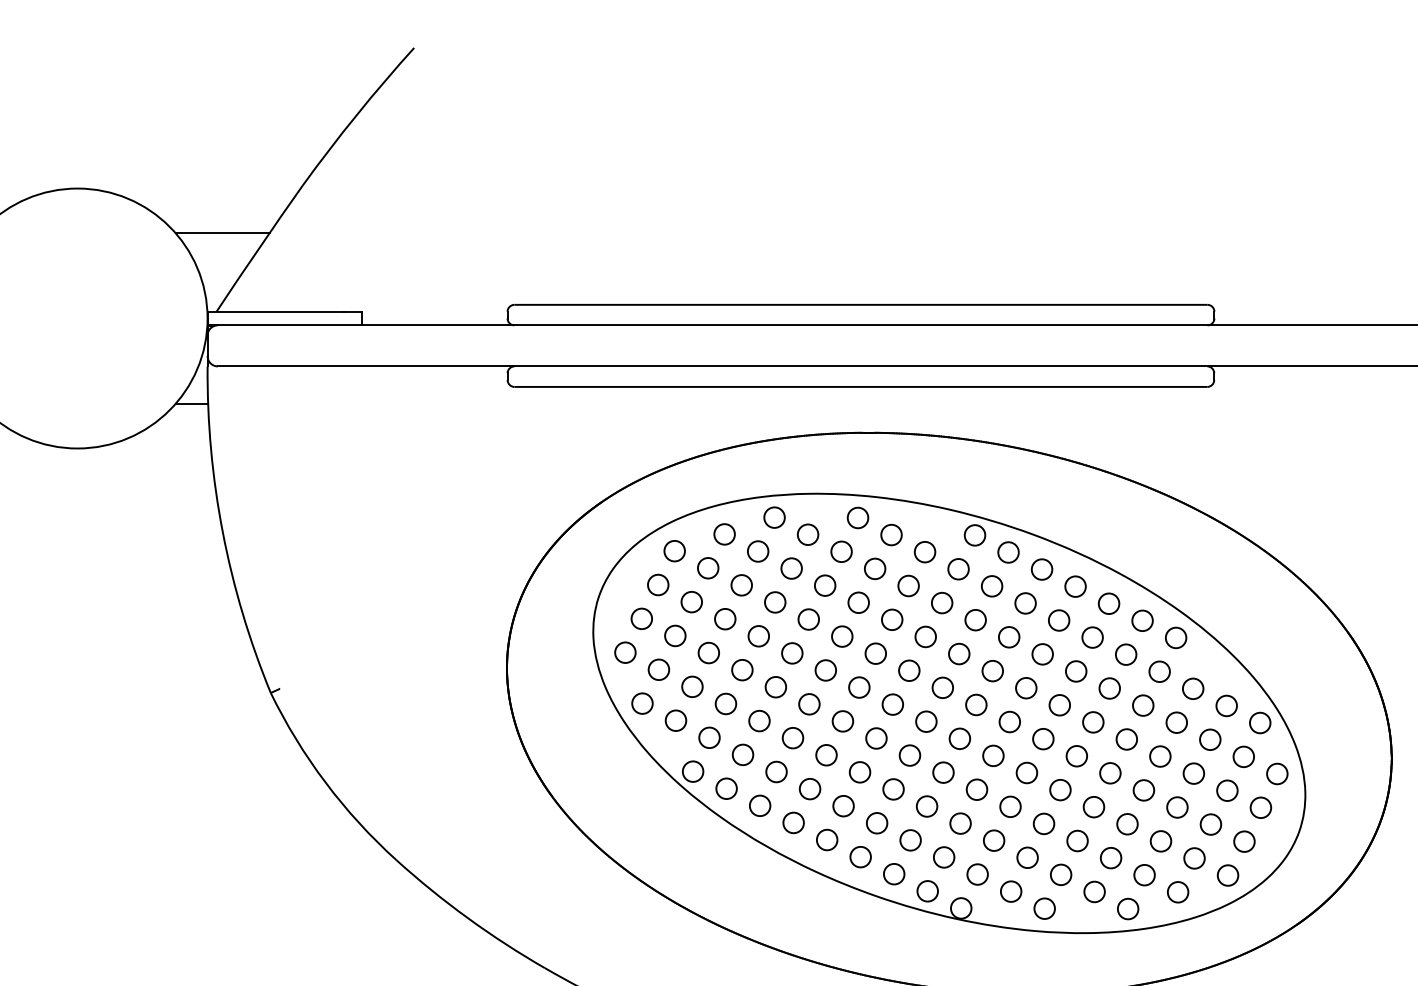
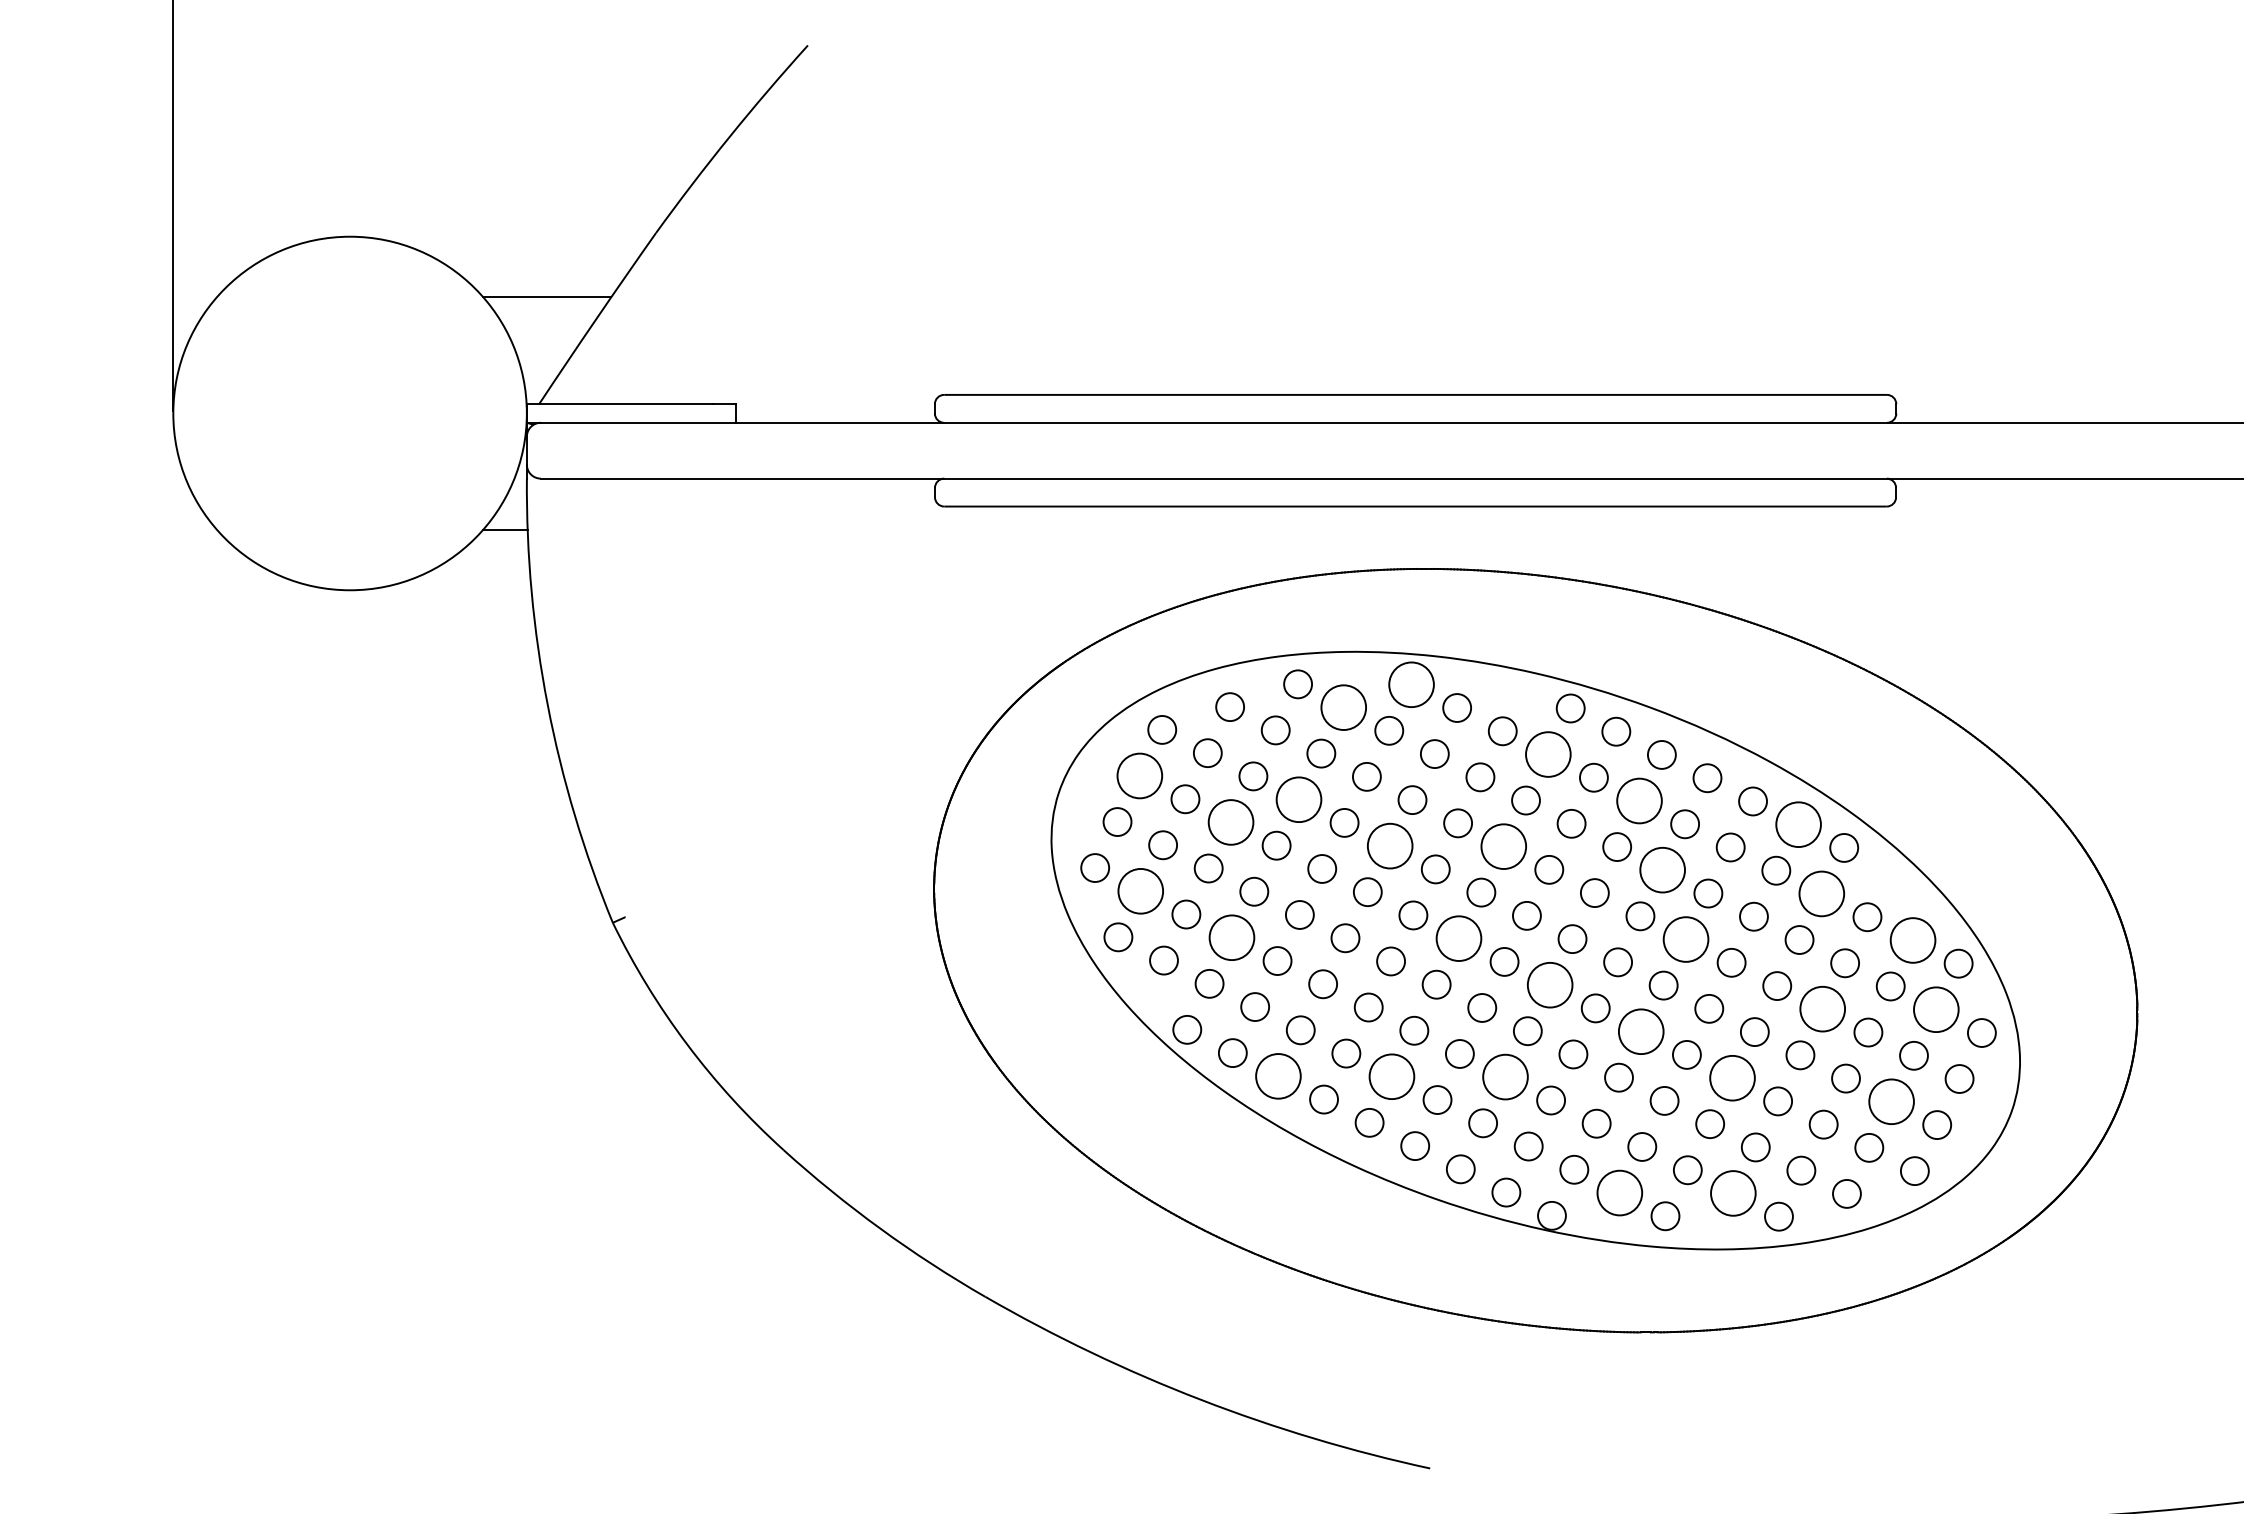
circle: (857, 517) -> (1411, 684), size x1.6
circle: (807, 534) -> (1343, 707), size x1.6
circle: (958, 569) -> (1548, 754), size x1.6
circle: (657, 584) -> (1139, 775), size x1.6
circle: (774, 602) -> (1298, 799), size x1.6
circle: (1025, 603) -> (1639, 800), size x1.6
circle: (724, 619) -> (1230, 822), size x1.6
circle: (1142, 620) -> (1798, 824), size x1.6
circle: (842, 636) -> (1390, 846), size x1.6
circle: (925, 636) -> (1503, 846), size x1.6
circle: (1042, 654) -> (1662, 870), size x1.6
circle: (658, 669) -> (1140, 891), size x1.6
circle: (1159, 671) -> (1821, 893), size x1.6
circle: (725, 703) -> (1231, 937), size x1.6
circle: (892, 704) -> (1458, 938), size x1.6
circle: (1060, 705) -> (1686, 939), size x1.6
circle: (1227, 705) -> (1913, 940), size x1.6
circle: (960, 739) -> (1550, 985), size x1.6
circle: (1160, 756) -> (1822, 1009), size x1.6
circle: (1243, 756) -> (1936, 1009), size x1.6
circle: (1027, 772) -> (1641, 1031), size x1.6
circle: (760, 805) -> (1278, 1076), size x1.6
circle: (843, 805) -> (1391, 1076), size x1.6
circle: (927, 806) -> (1505, 1077), size x1.6
circle: (1093, 806) -> (1732, 1077), size x1.6
circle: (1210, 824) -> (1891, 1101), size x1.6
circle: (1010, 891) -> (1619, 1192), size x1.6
circle: (1094, 891) -> (1733, 1193), size x1.6

